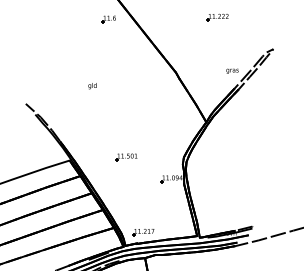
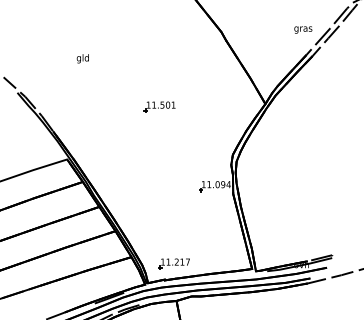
text: (92, 86) -> (82, 59), moved
part: (126, 157) -> (159, 107), moved

